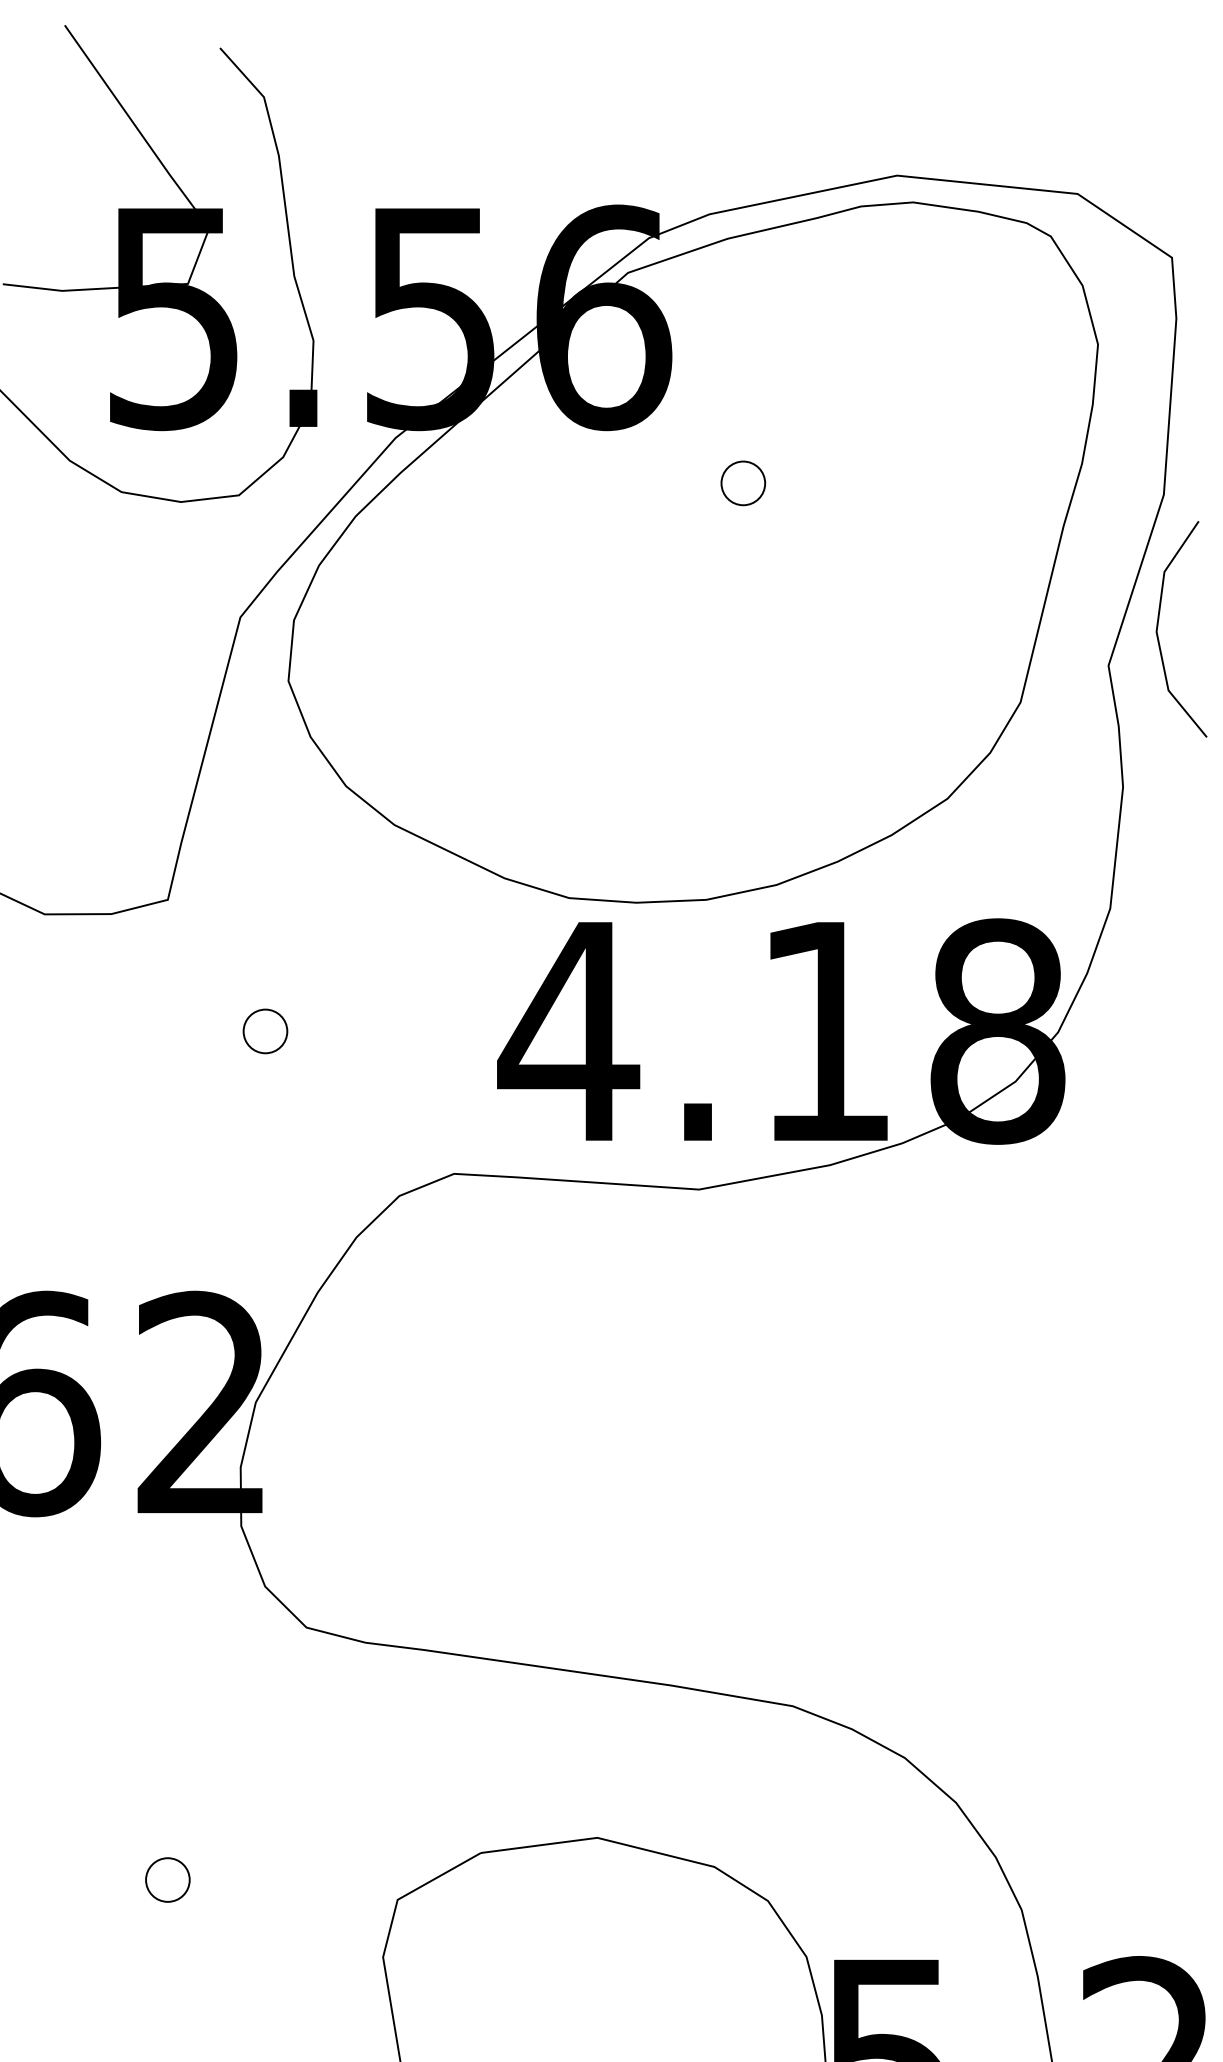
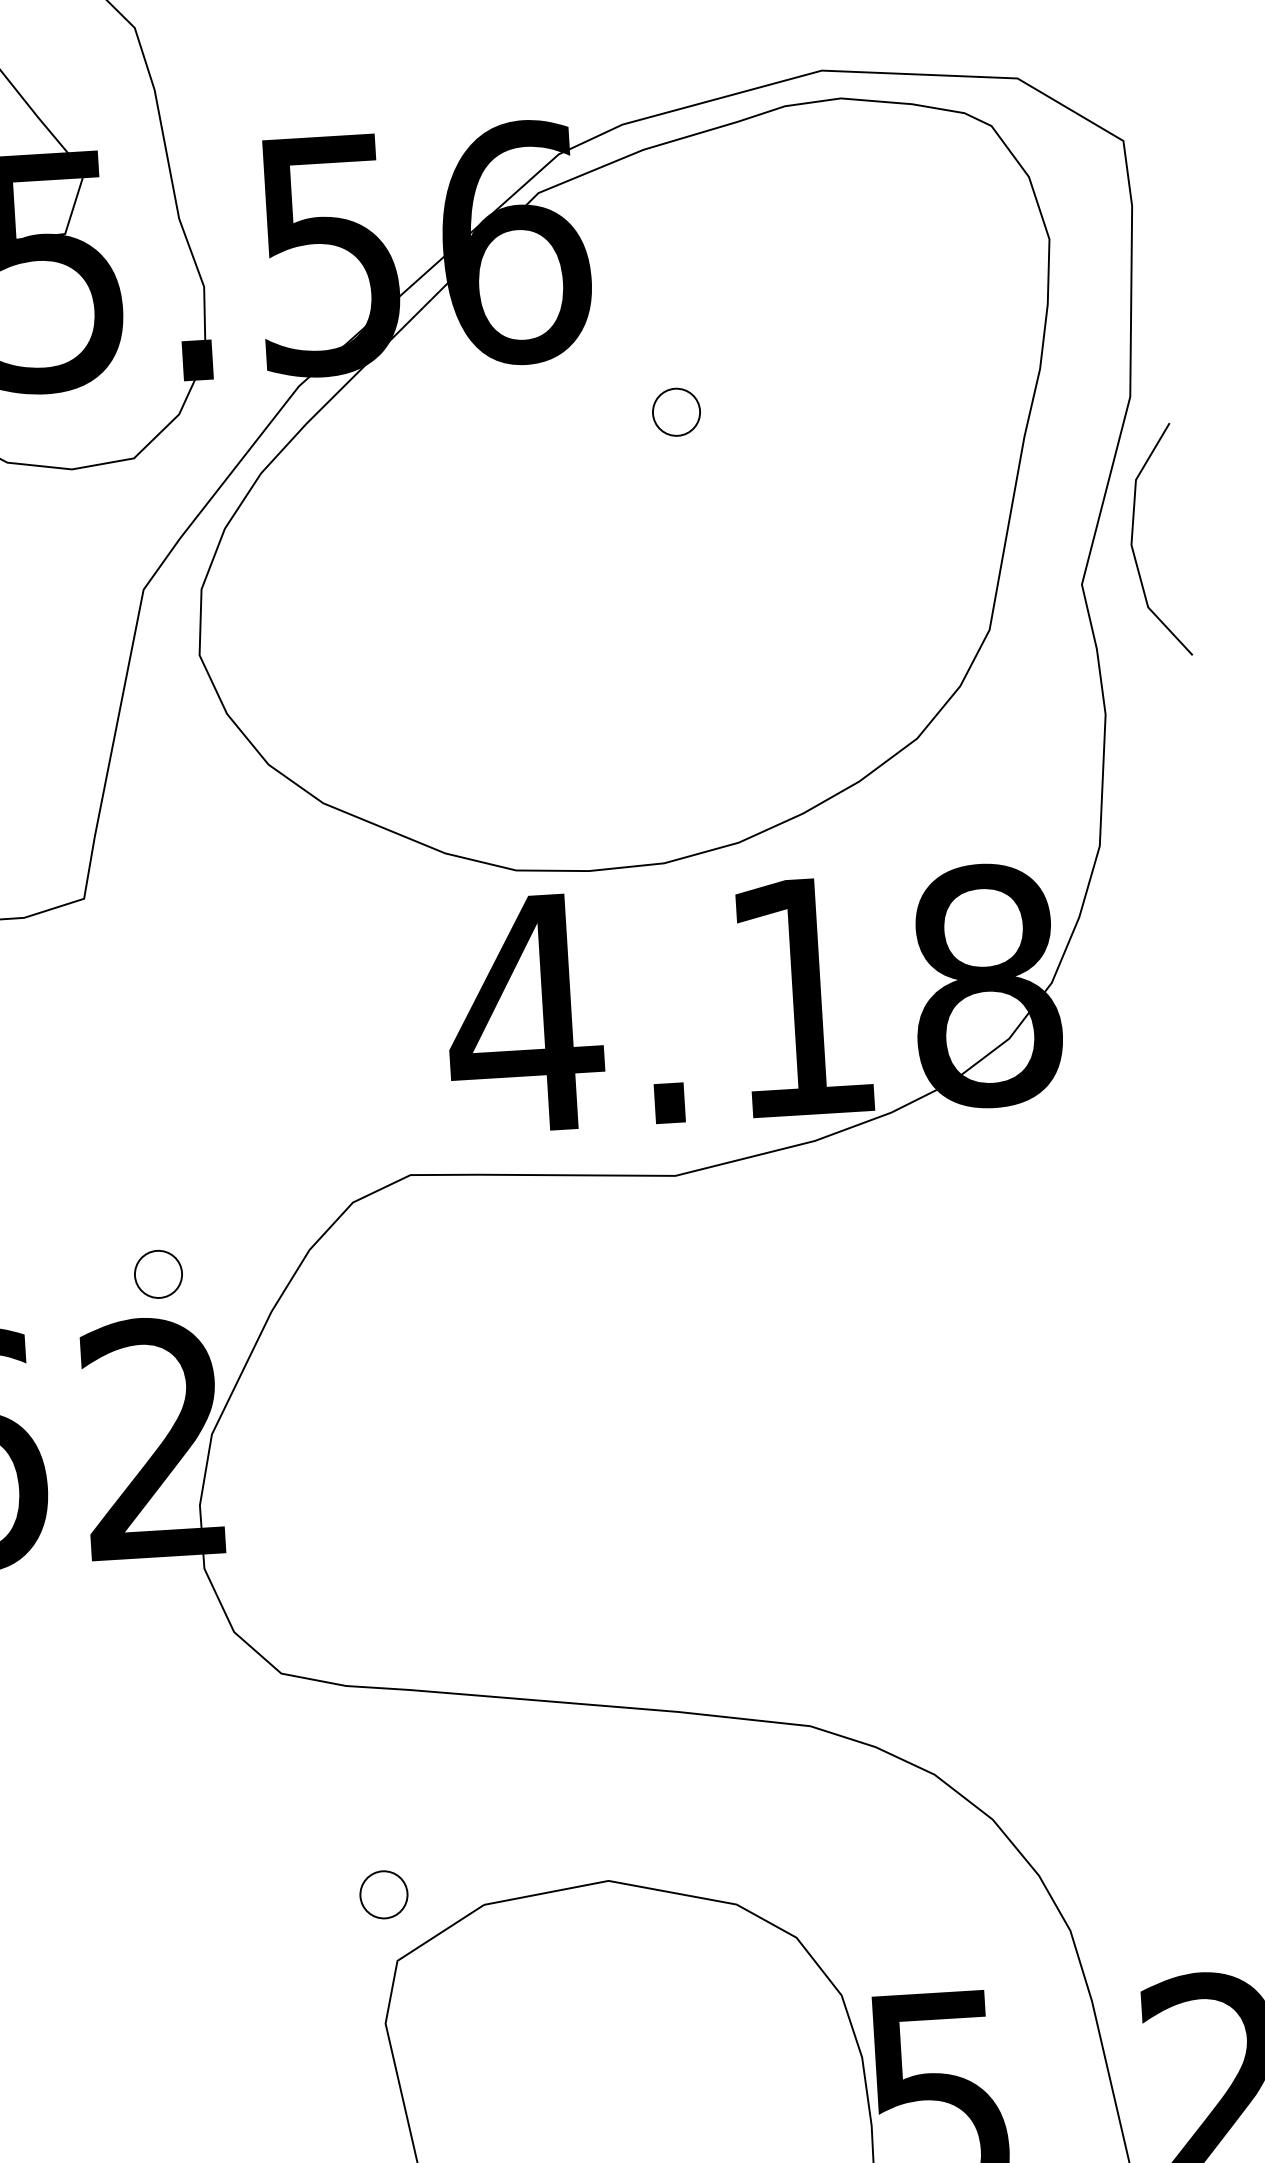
part: (265, 1031) -> (158, 1274), moved
part: (167, 1879) -> (383, 1894), moved

